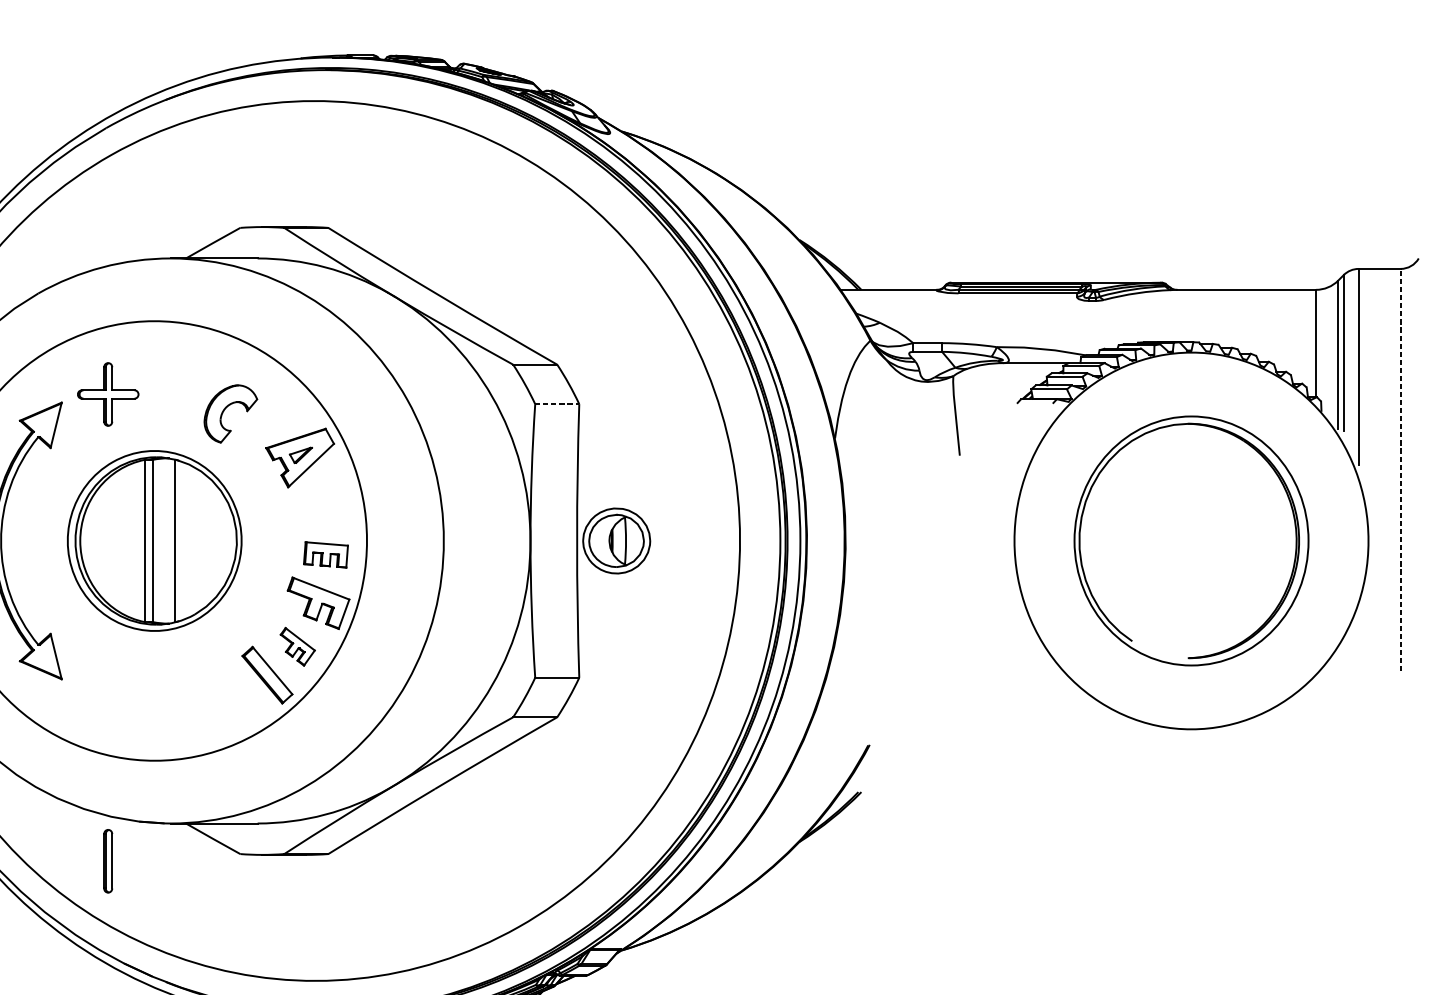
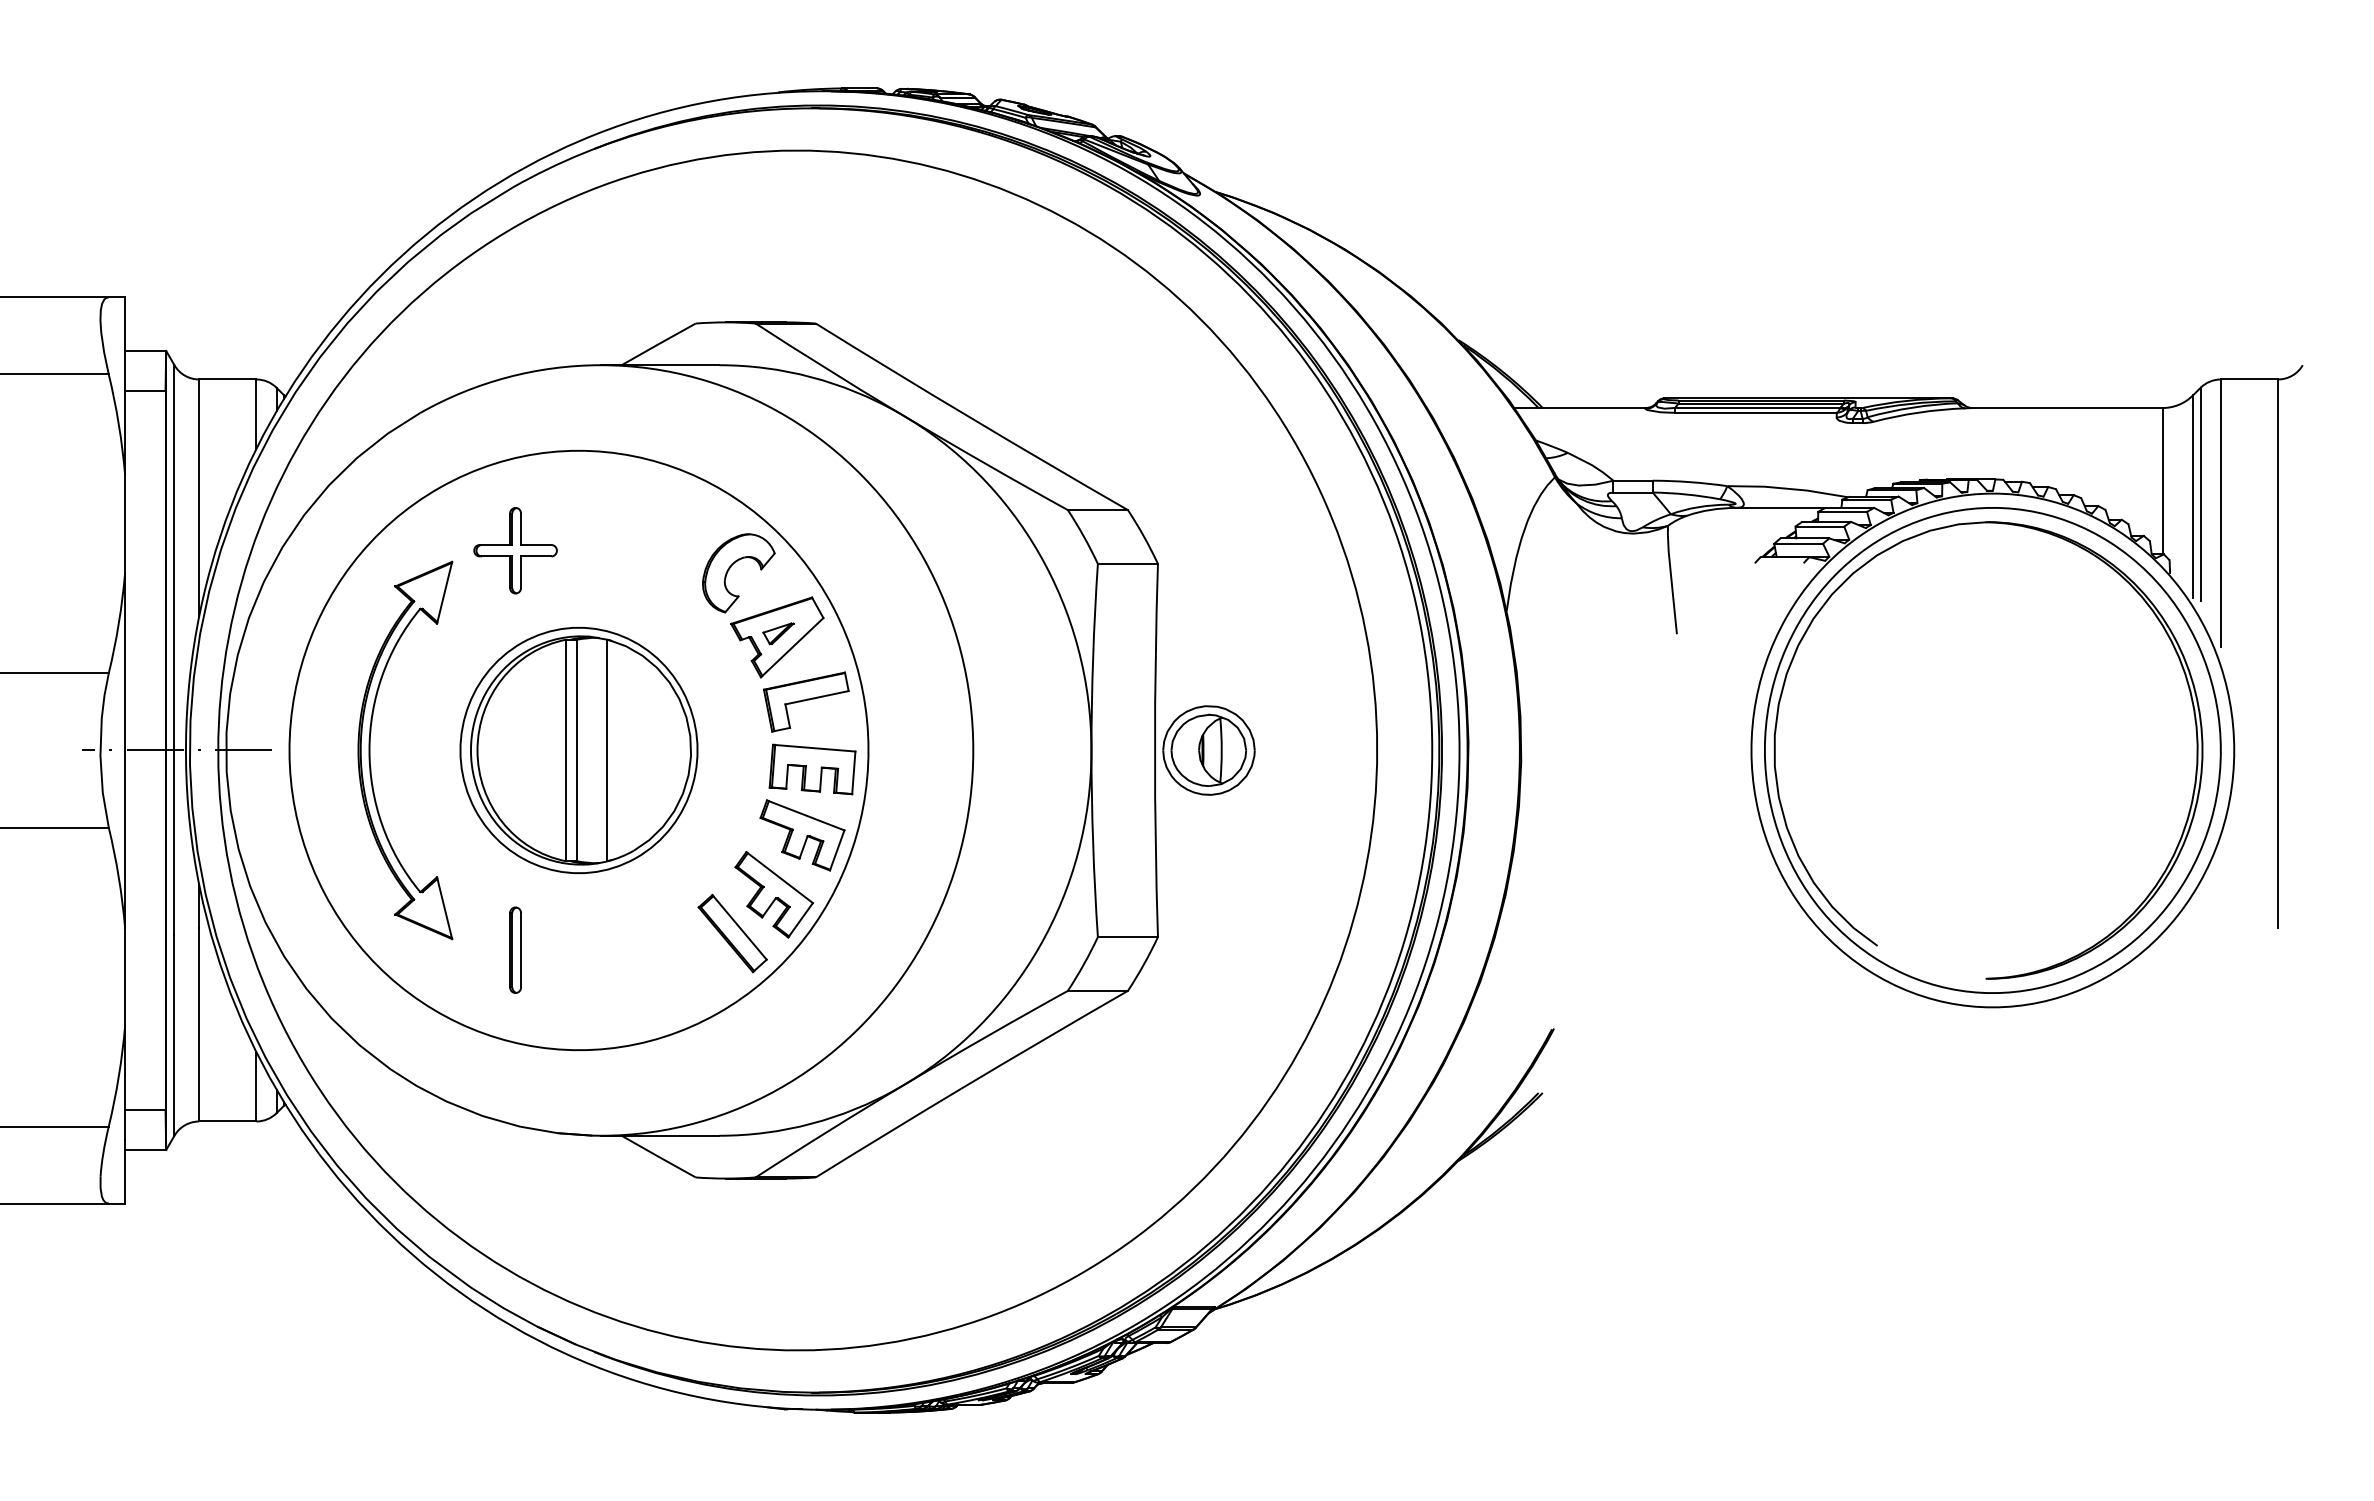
line: (557, 403) -> (1128, 563), dashed -> solid
part: (225, 409) -> (731, 567), moved
line: (1400, 469) -> (2278, 653), dashed -> solid
part: (321, 505) -> (806, 701), added
part: (1191, 540) -> (1992, 750), size x1.43
part: (325, 554) -> (812, 769), size x1.43
part: (297, 646) -> (773, 894), size x1.67
part: (108, 860) -> (515, 949), moved

